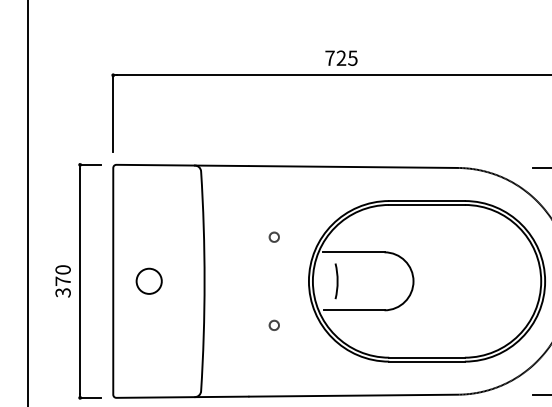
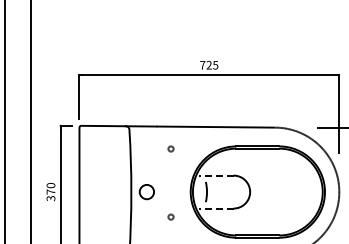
circle: (273, 236) -> (170, 148), moved
line: (352, 252) -> (215, 175), solid -> dashed
circle: (148, 282) -> (146, 192), moved
line: (352, 310) -> (215, 208), solid -> dashed

